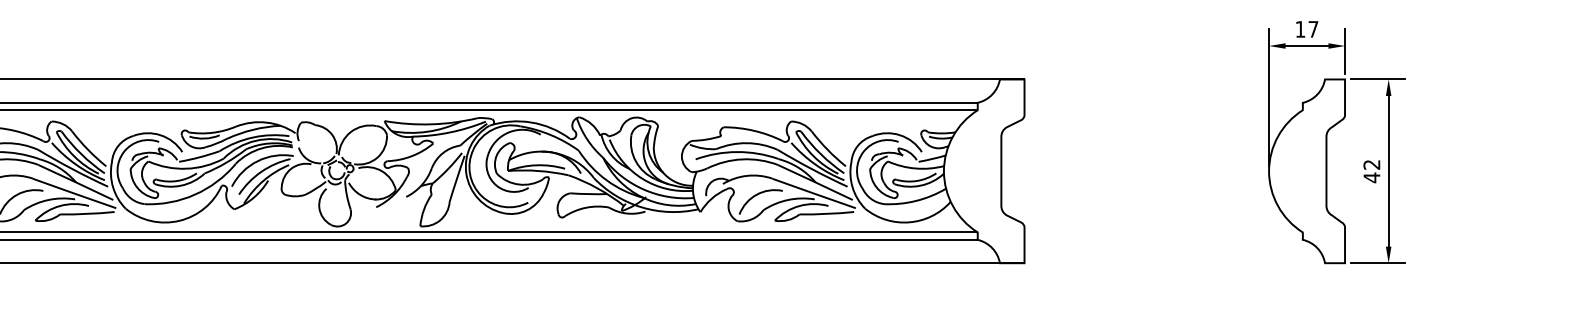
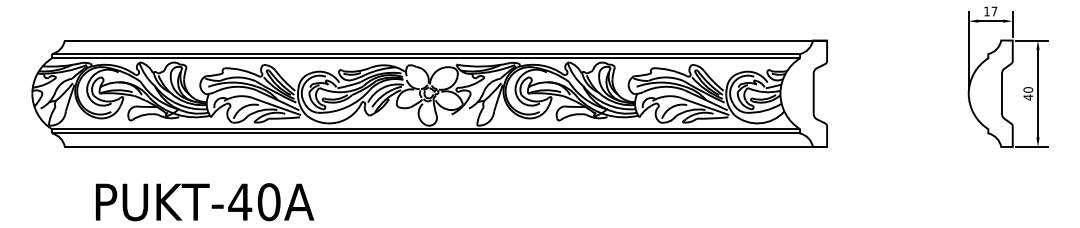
text: (1372, 163) -> (1028, 89), 42 -> 40

